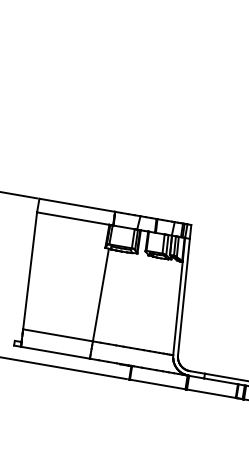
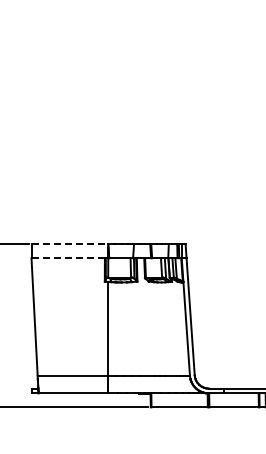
line: (77, 205) -> (70, 244), solid -> dashed
line: (73, 218) -> (68, 258), solid -> dashed

